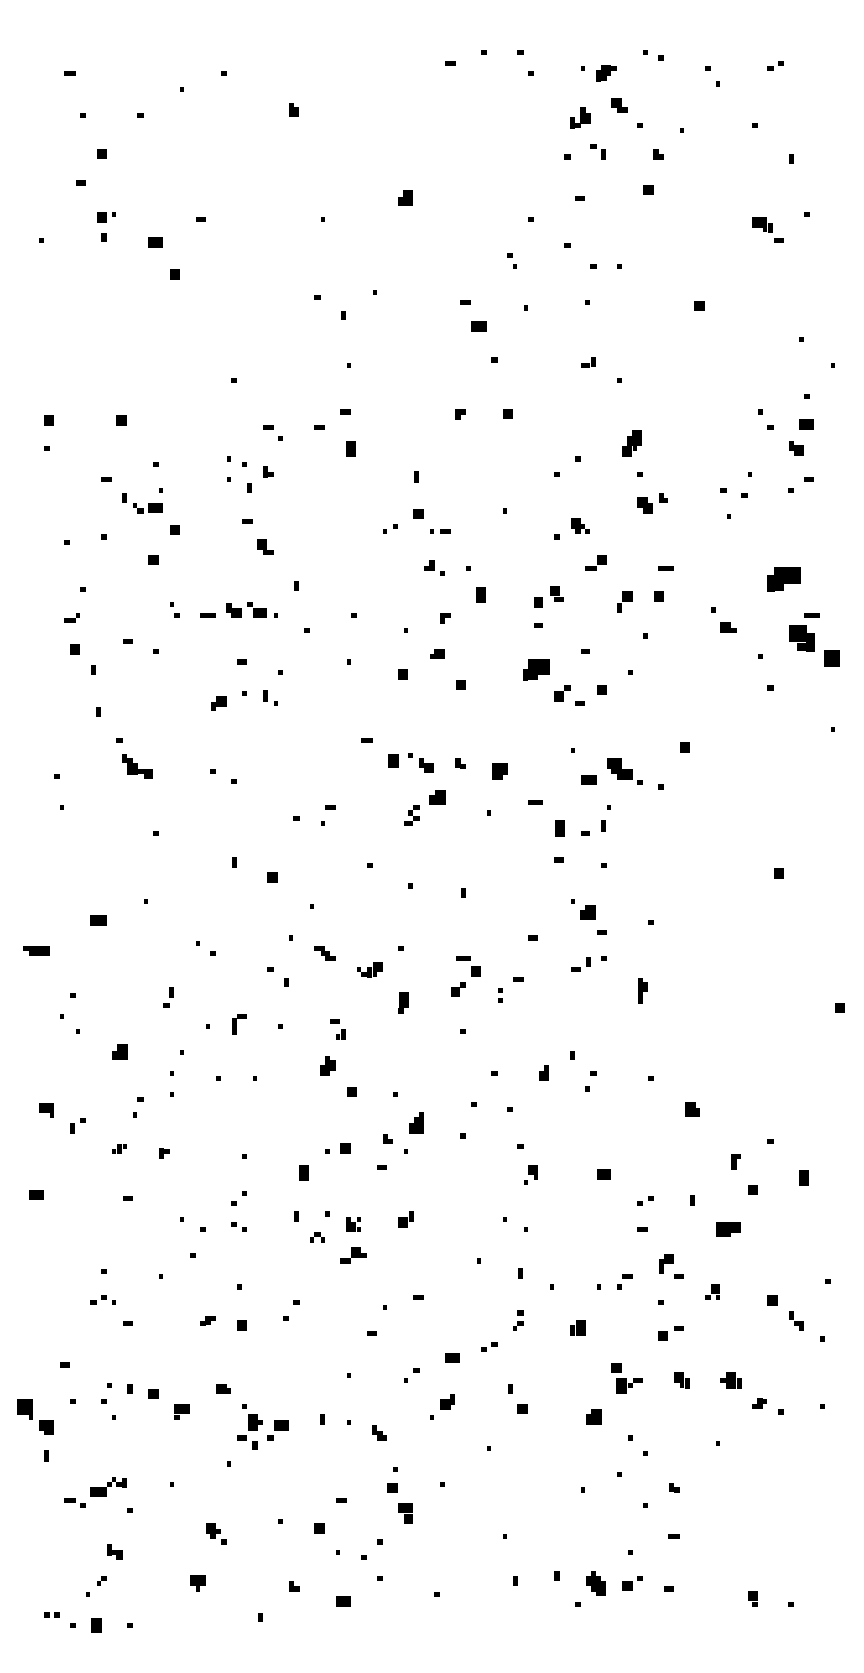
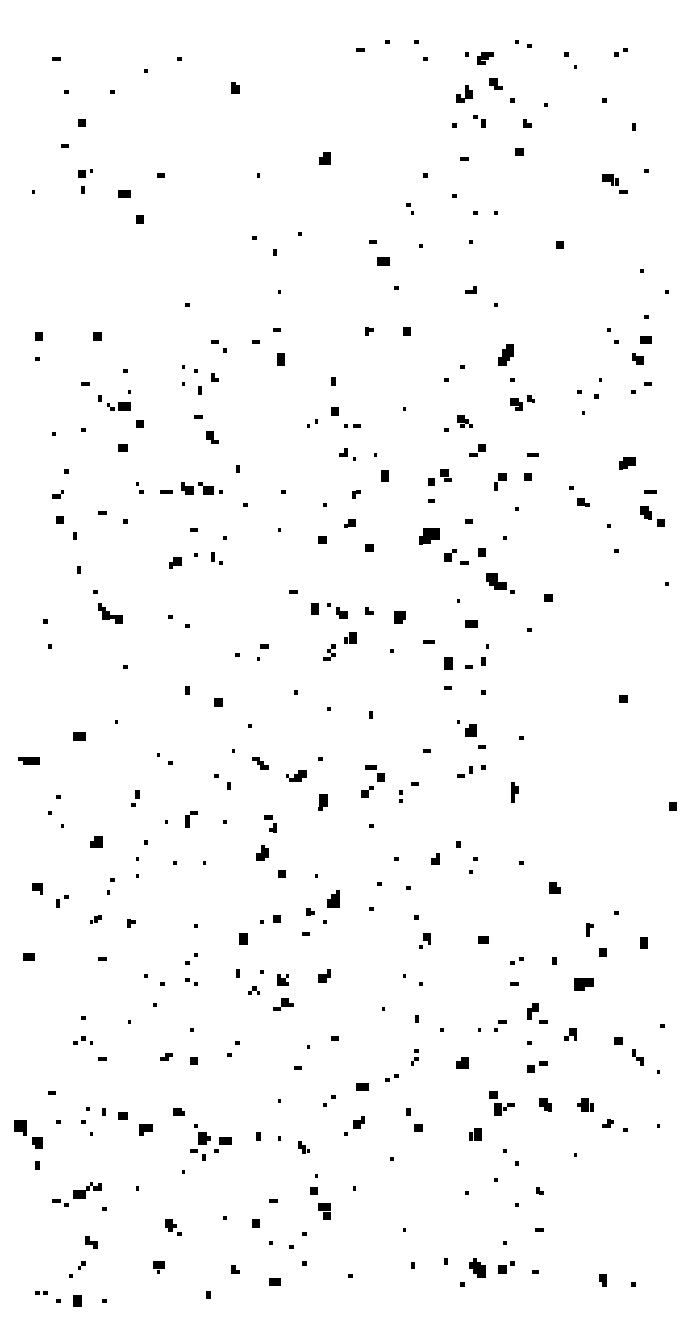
part: (783, 578) -> (627, 462), size x0.62
part: (814, 645) -> (652, 516), size x0.62
part: (624, 771) -> (500, 583), moved

